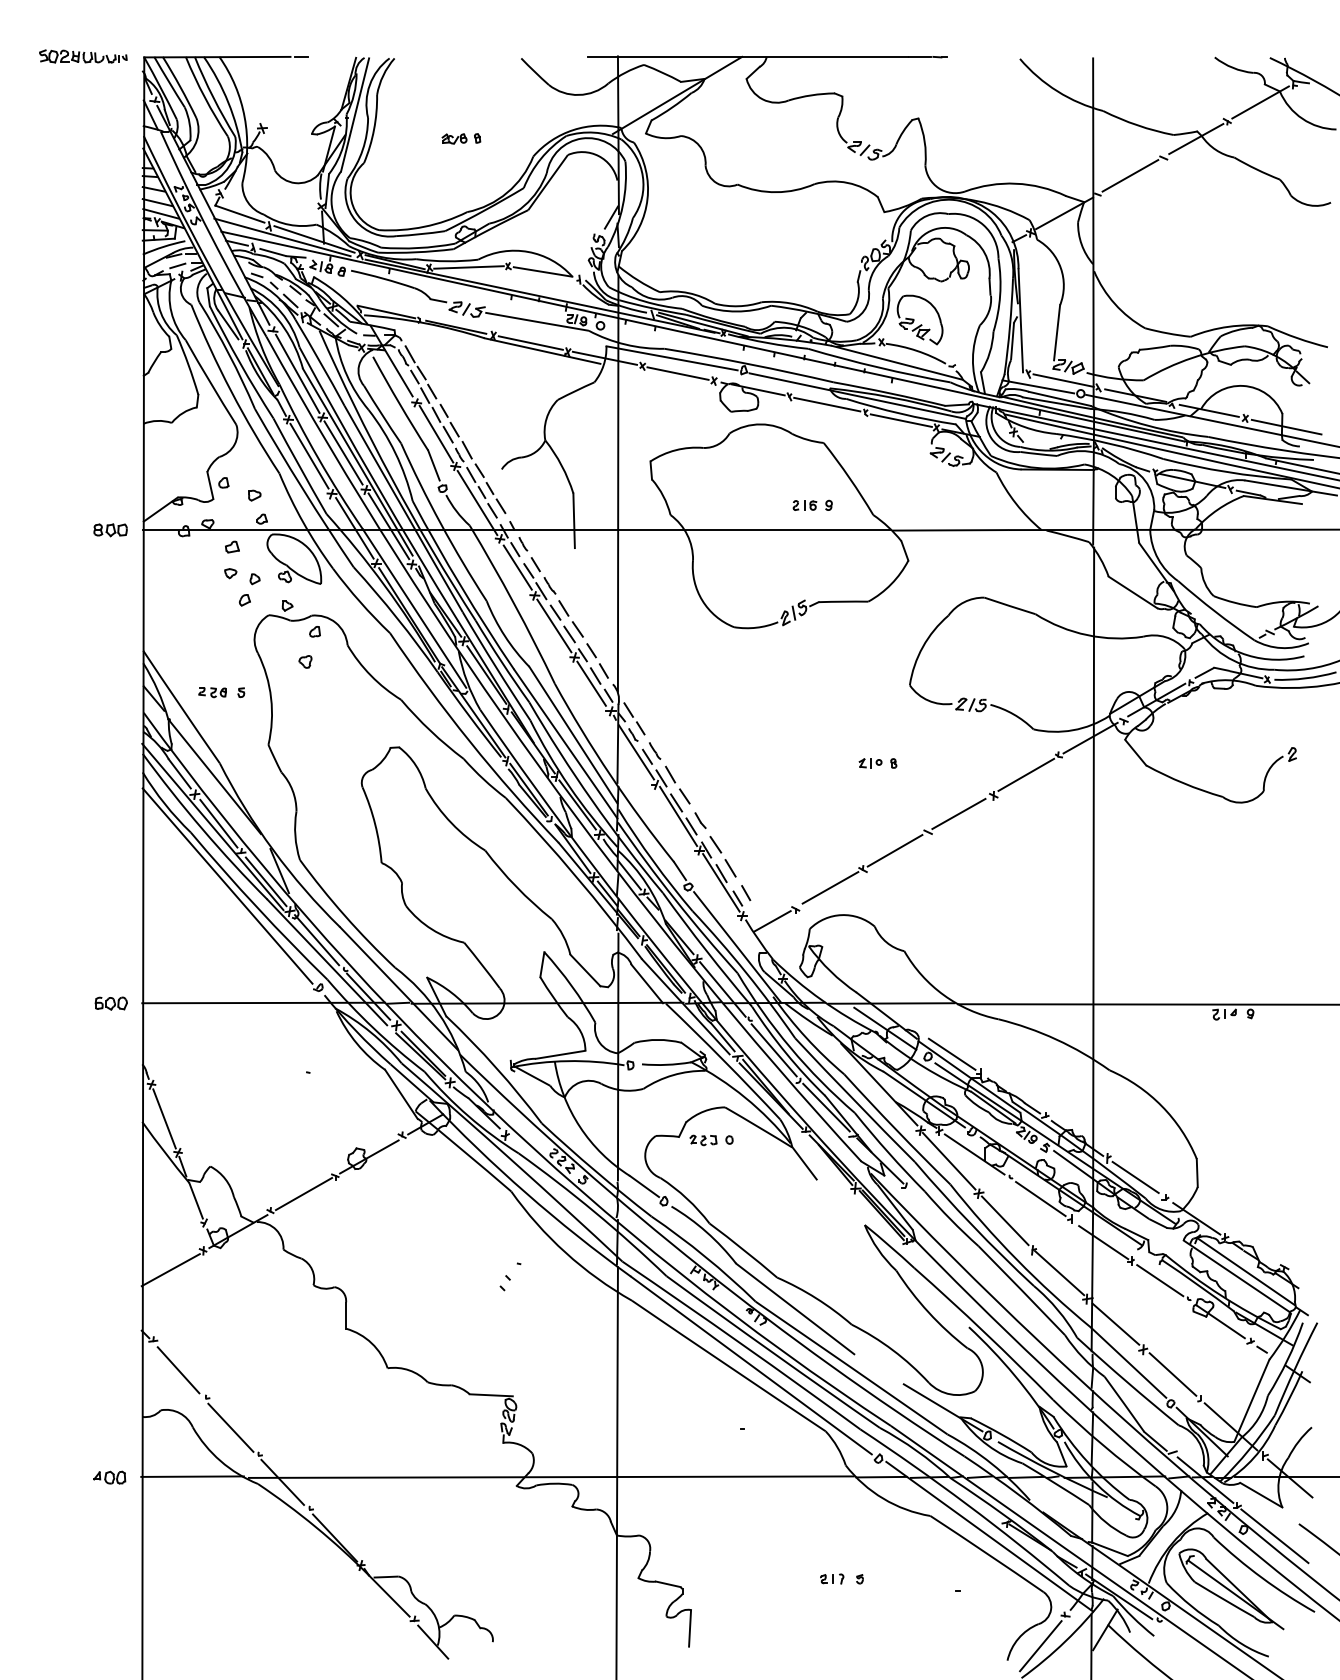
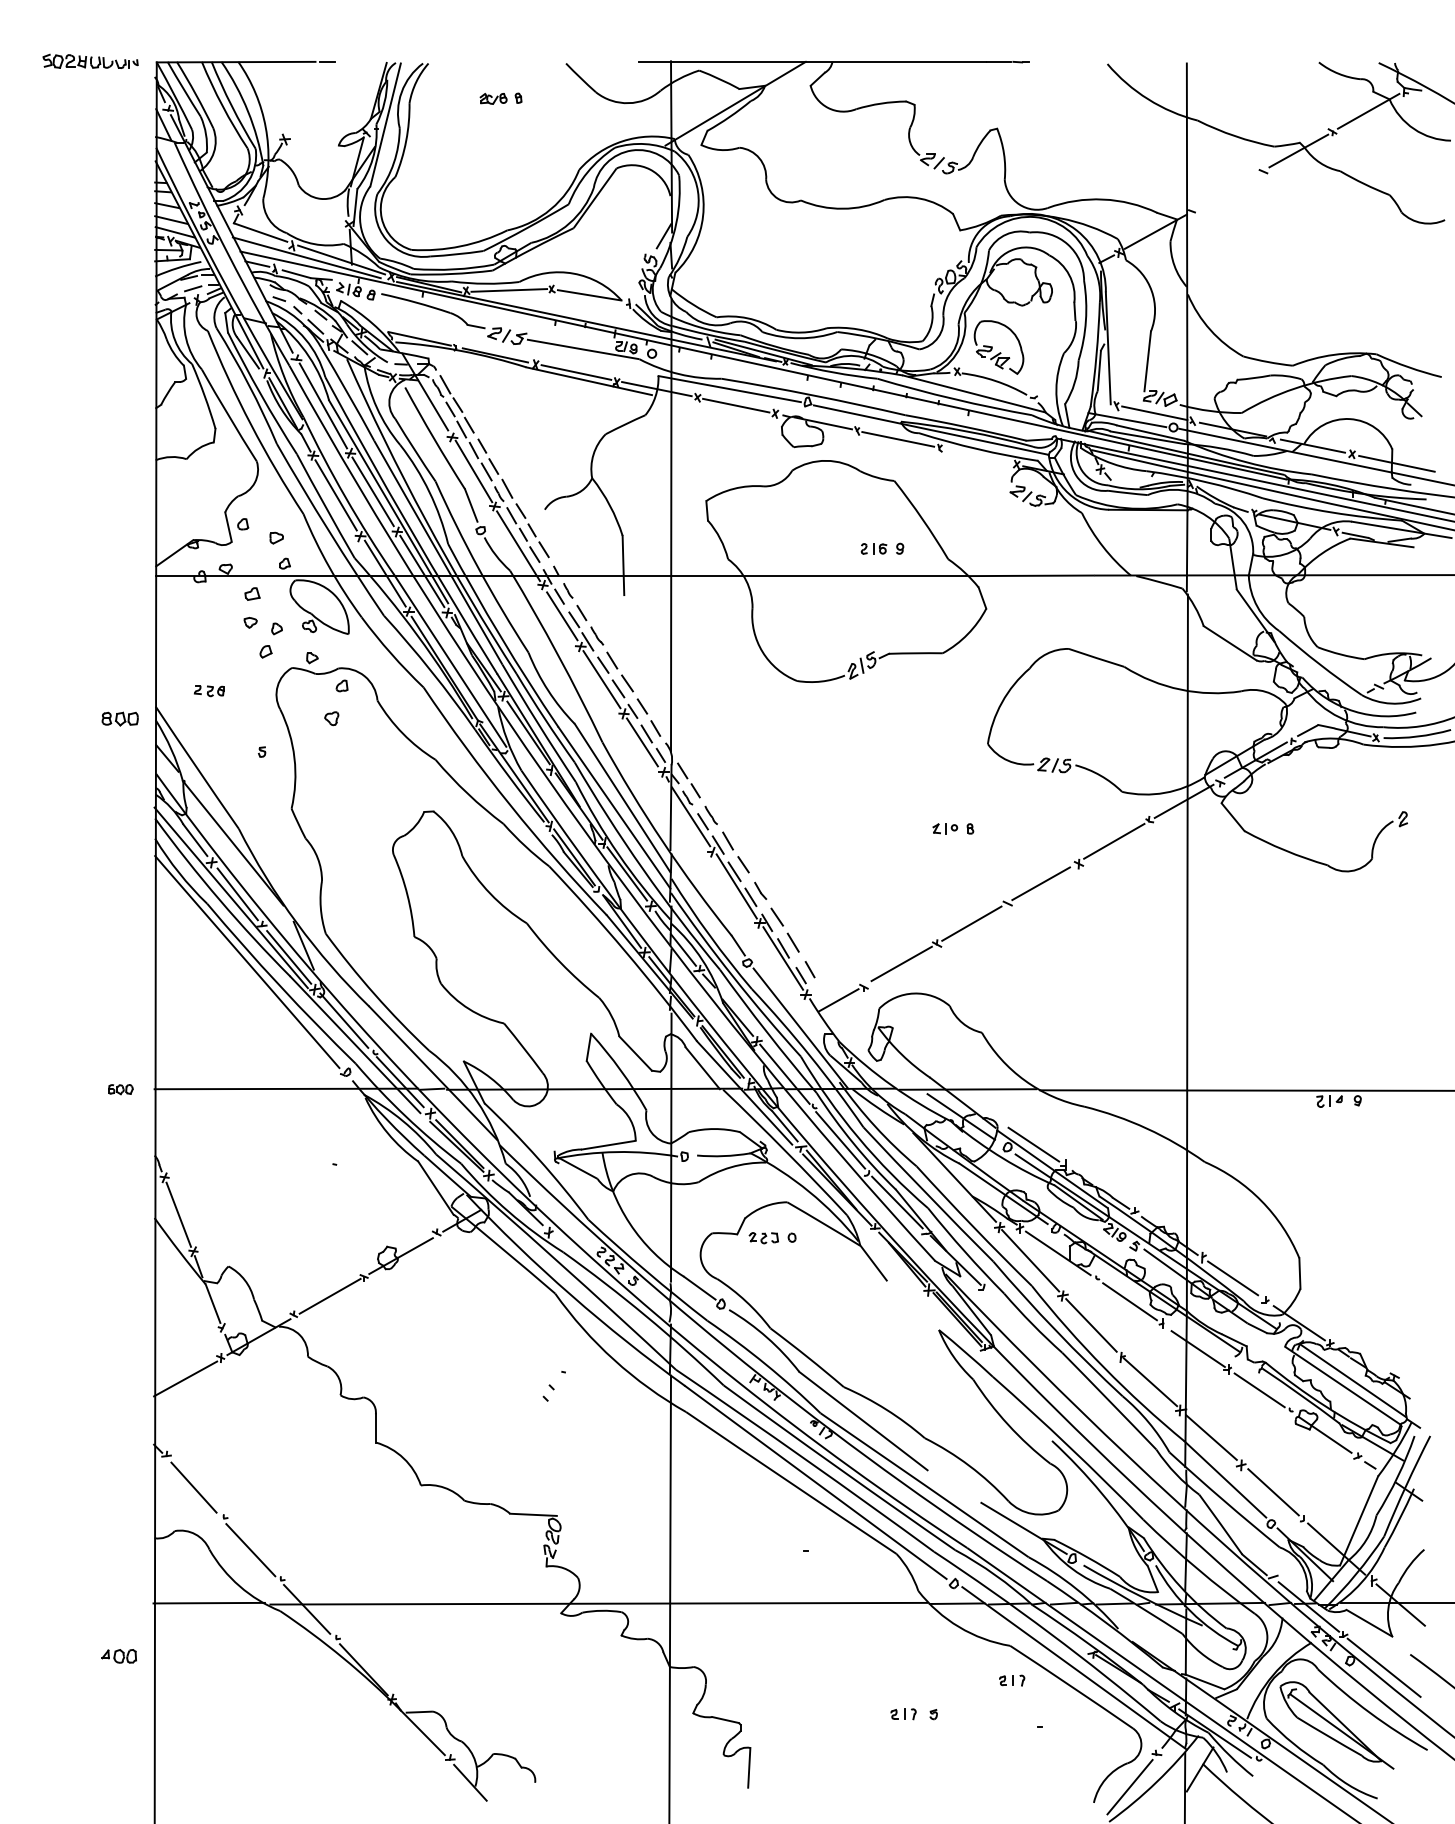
part: (461, 138) -> (501, 98), moved
line: (1130, 175) -> (1227, 190), removed
line: (900, 420) -> (977, 456), removed
part: (110, 530) -> (120, 719), moved
part: (212, 692) -> (209, 691), moved
part: (110, 1003) -> (120, 1089), size x0.7
part: (109, 1477) -> (119, 1656), moved
part: (932, 1547) -> (1012, 1680), added

